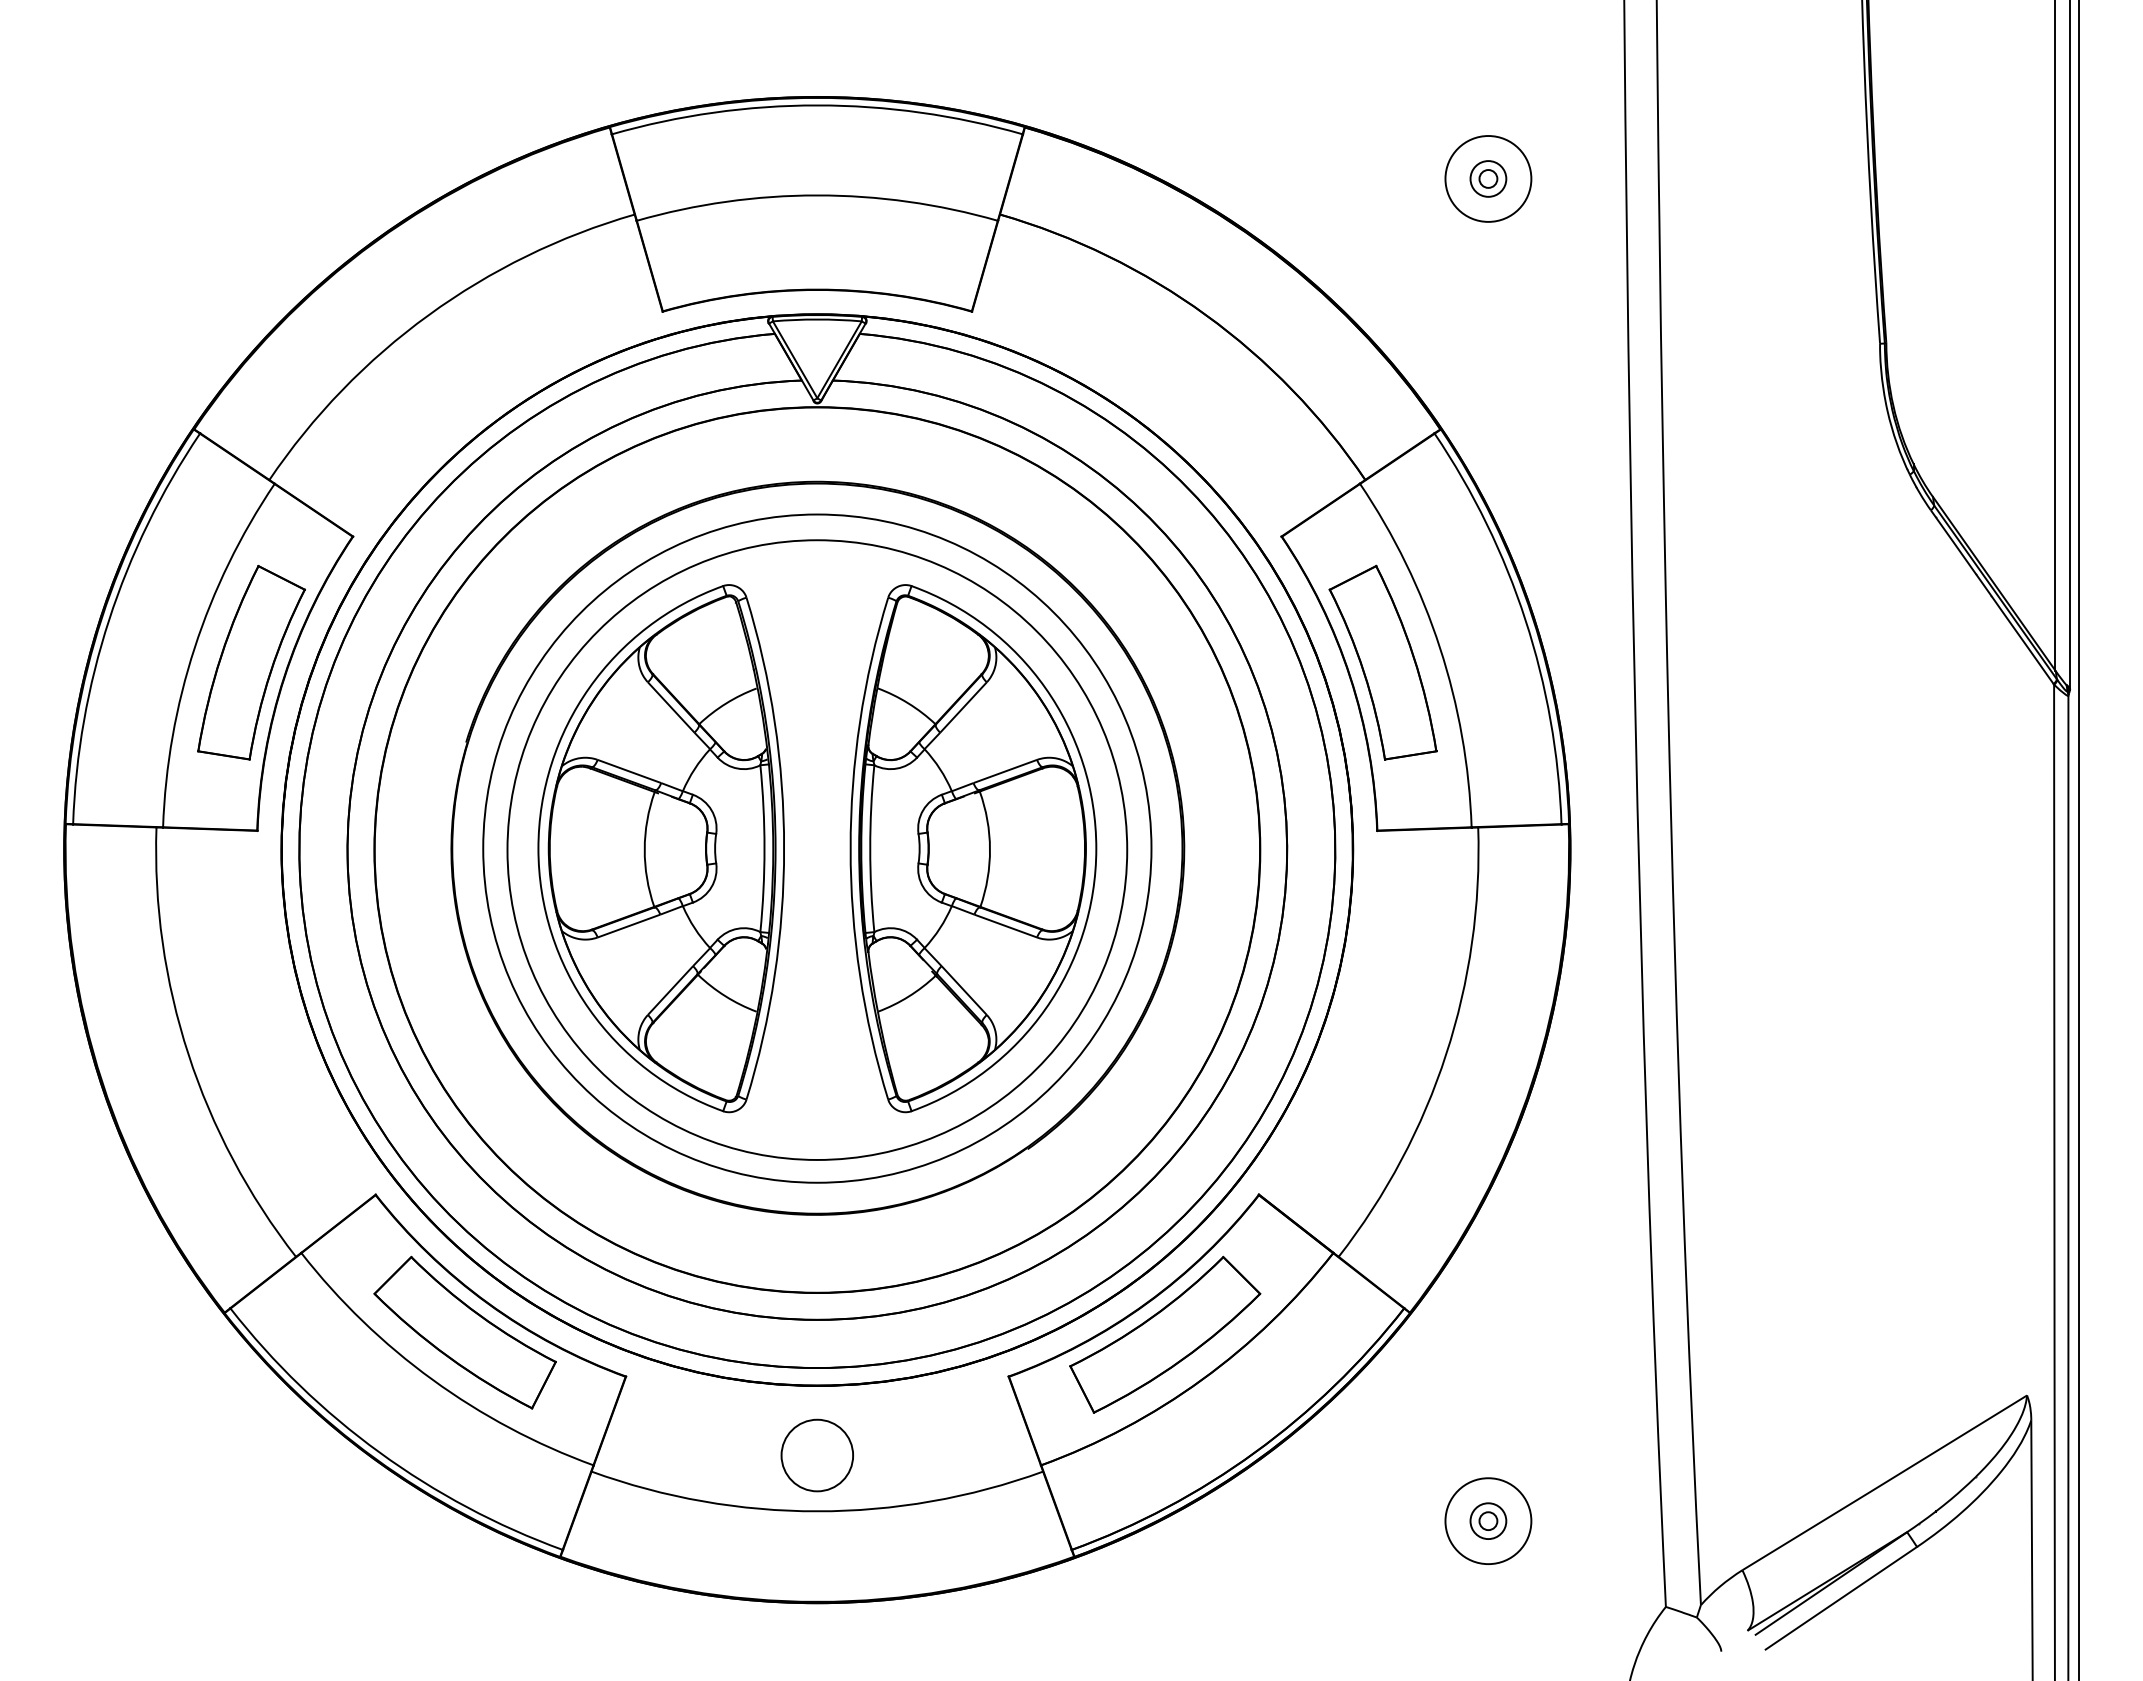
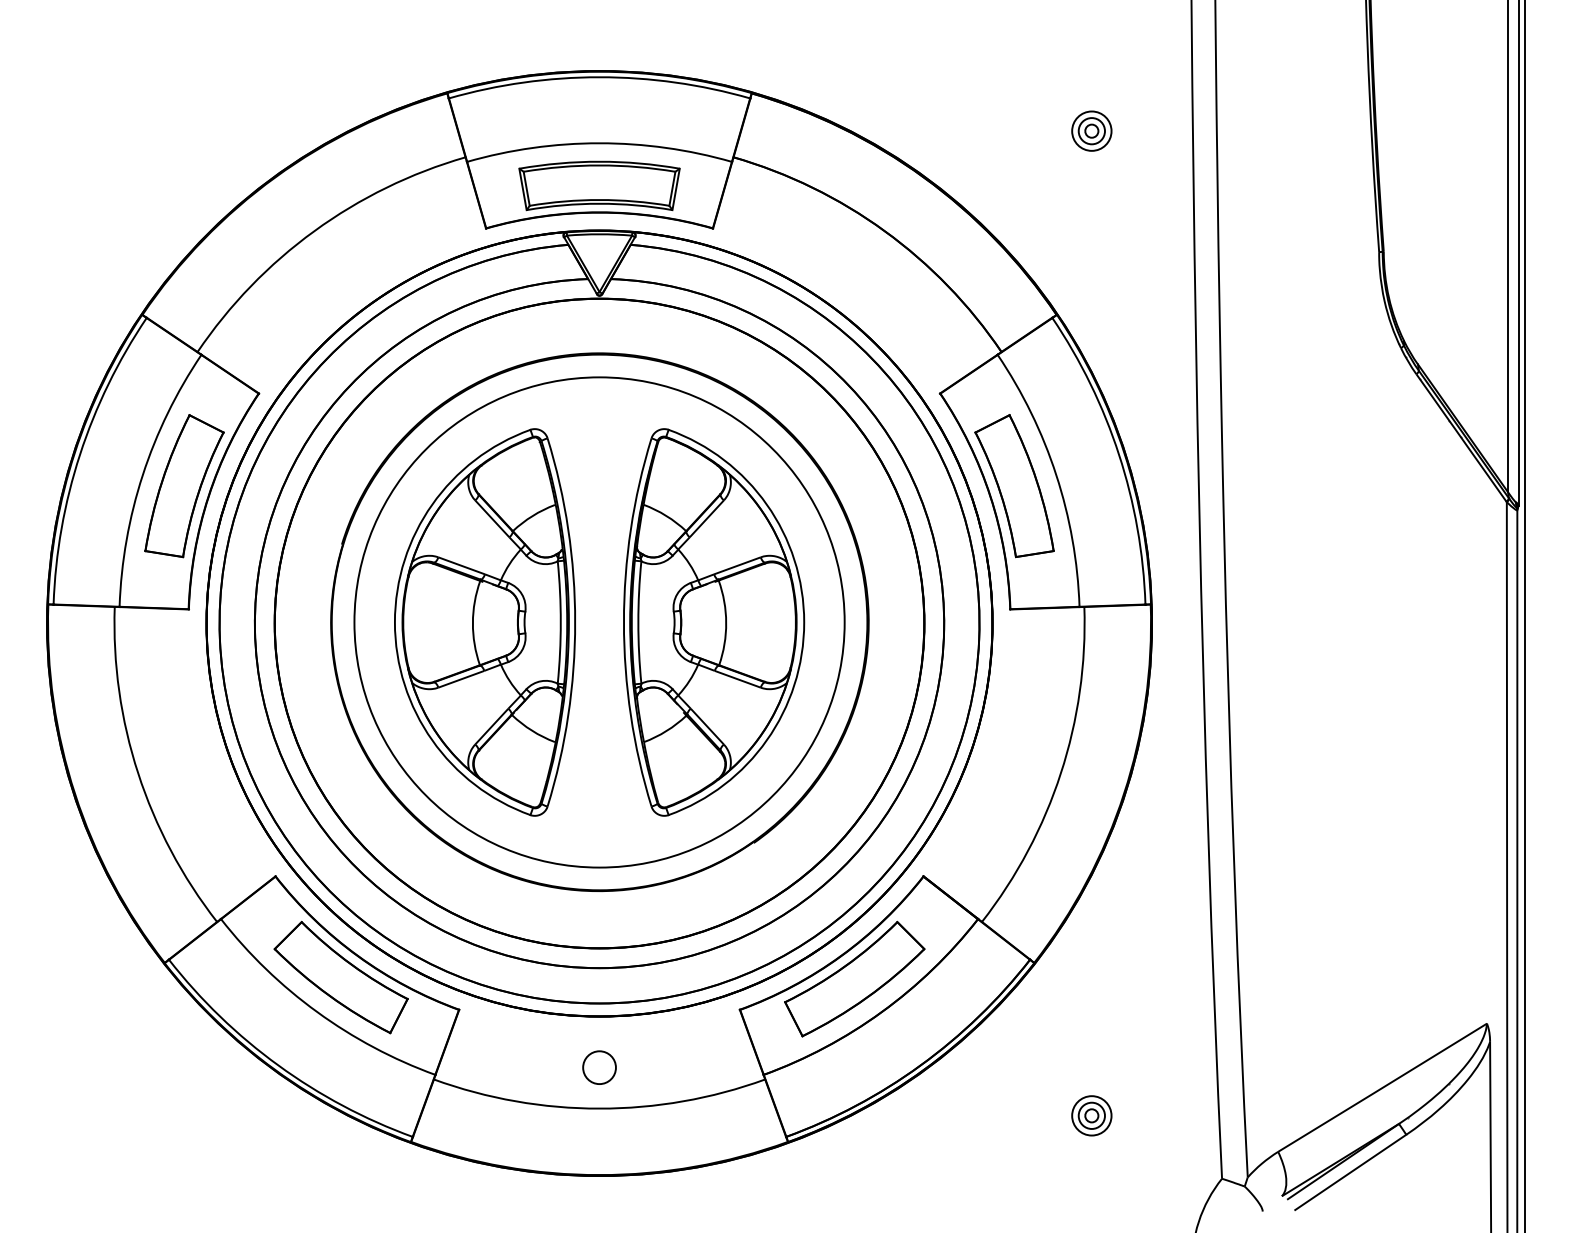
circle: (1488, 178) -> (1091, 130), size x0.62
part: (817, 253) -> (599, 185), added
circle: (817, 849) -> (599, 623), size x1.43
circle: (816, 1455) -> (598, 1067), size x0.62
circle: (1488, 1521) -> (1091, 1116), size x0.62

